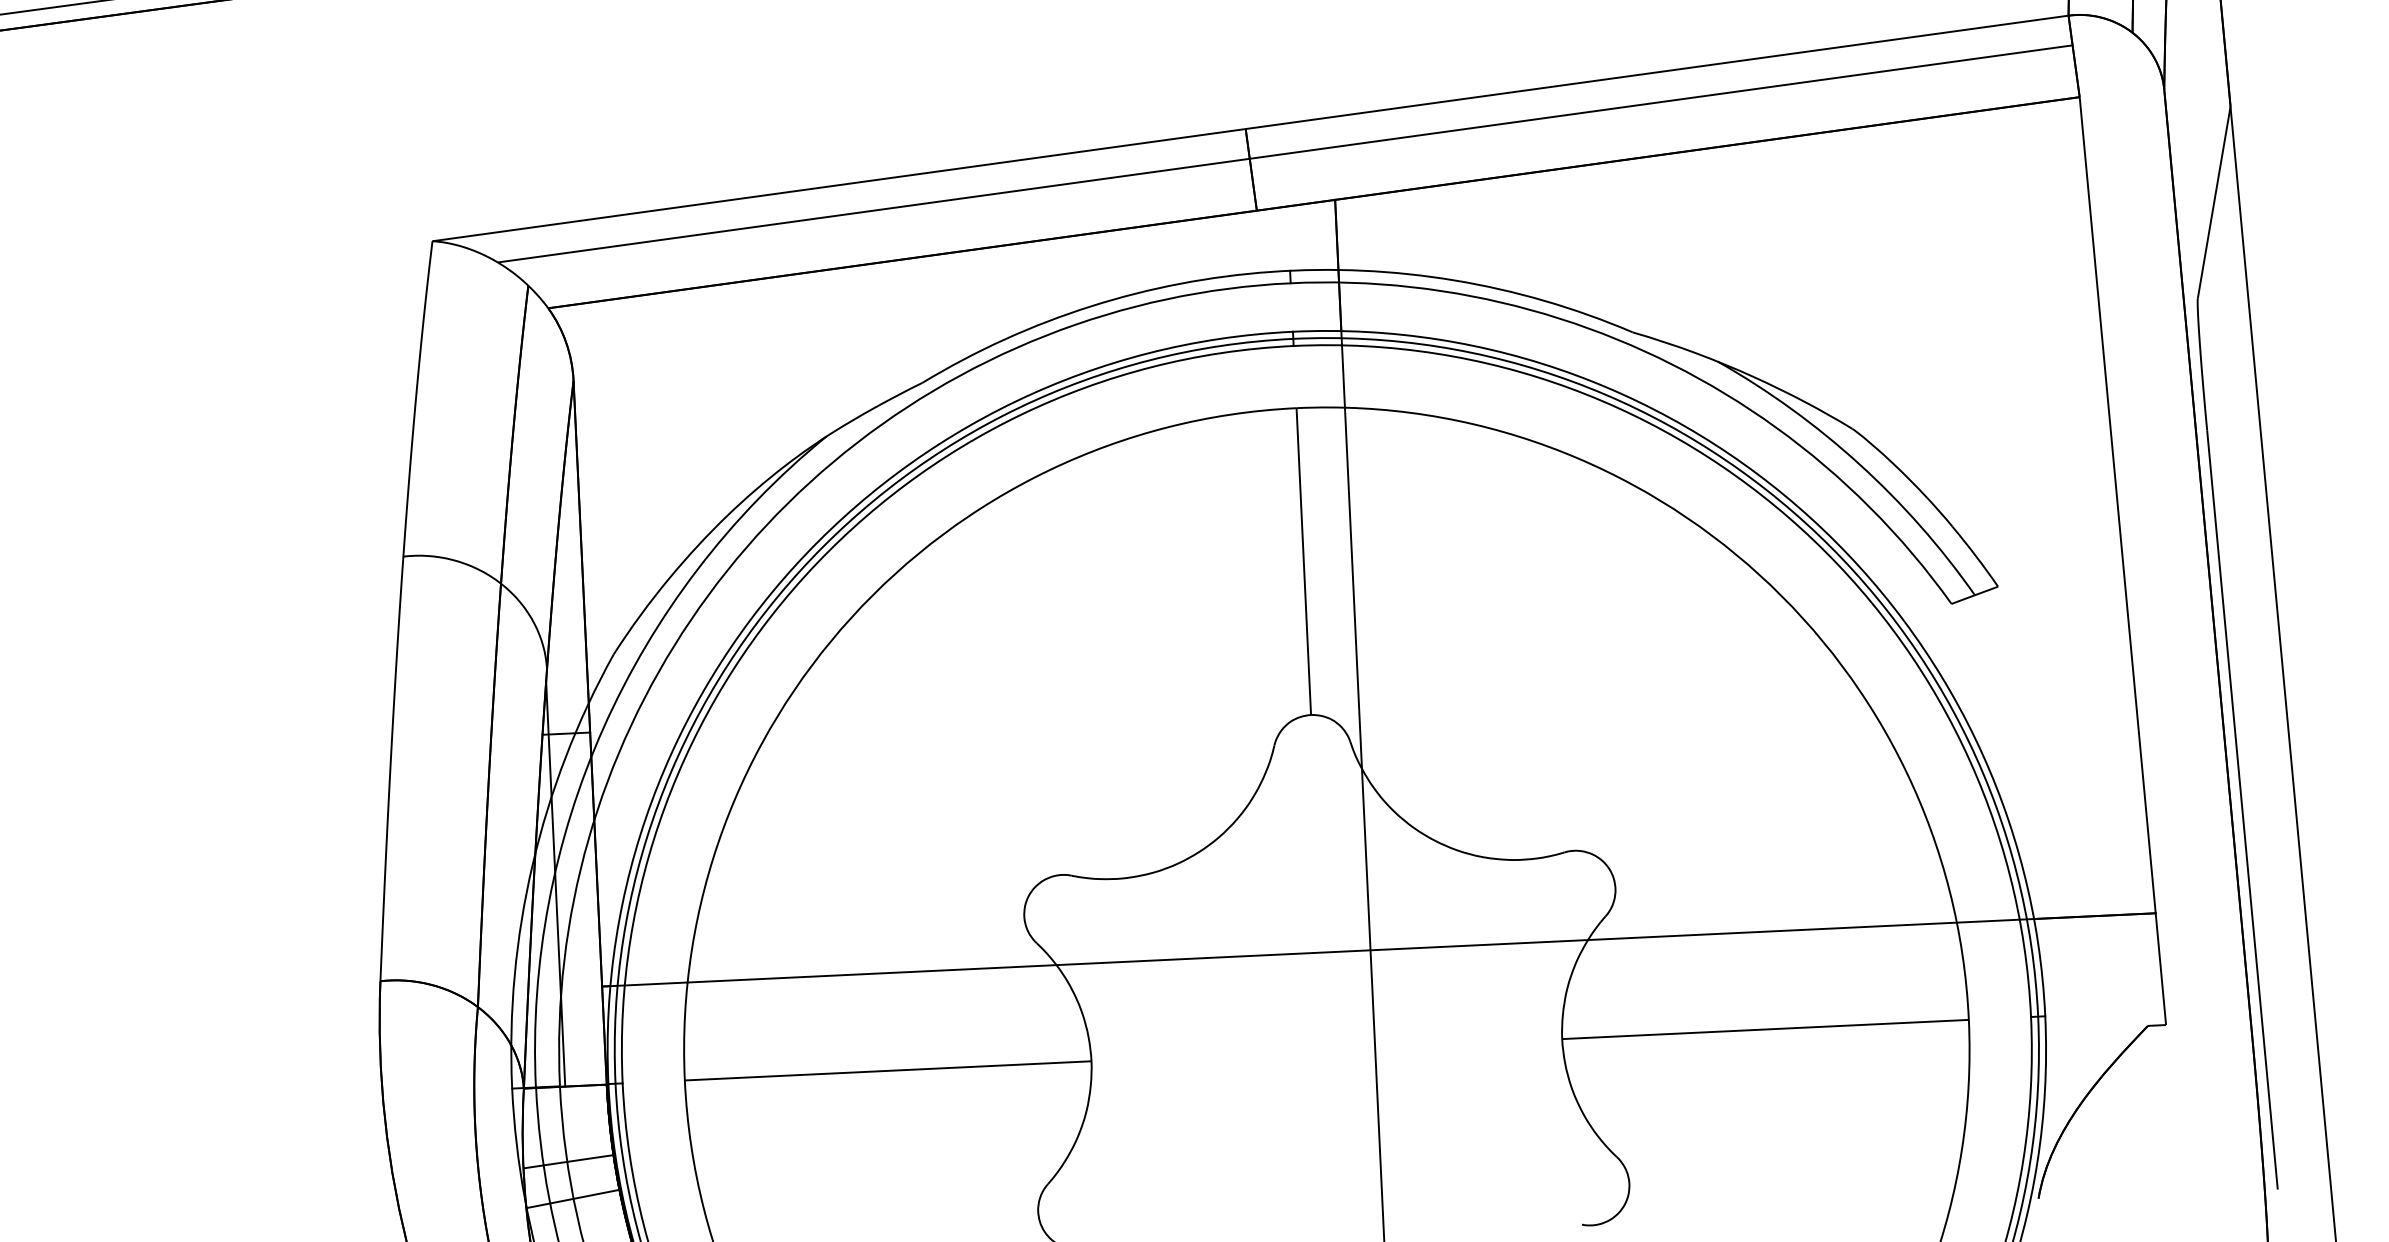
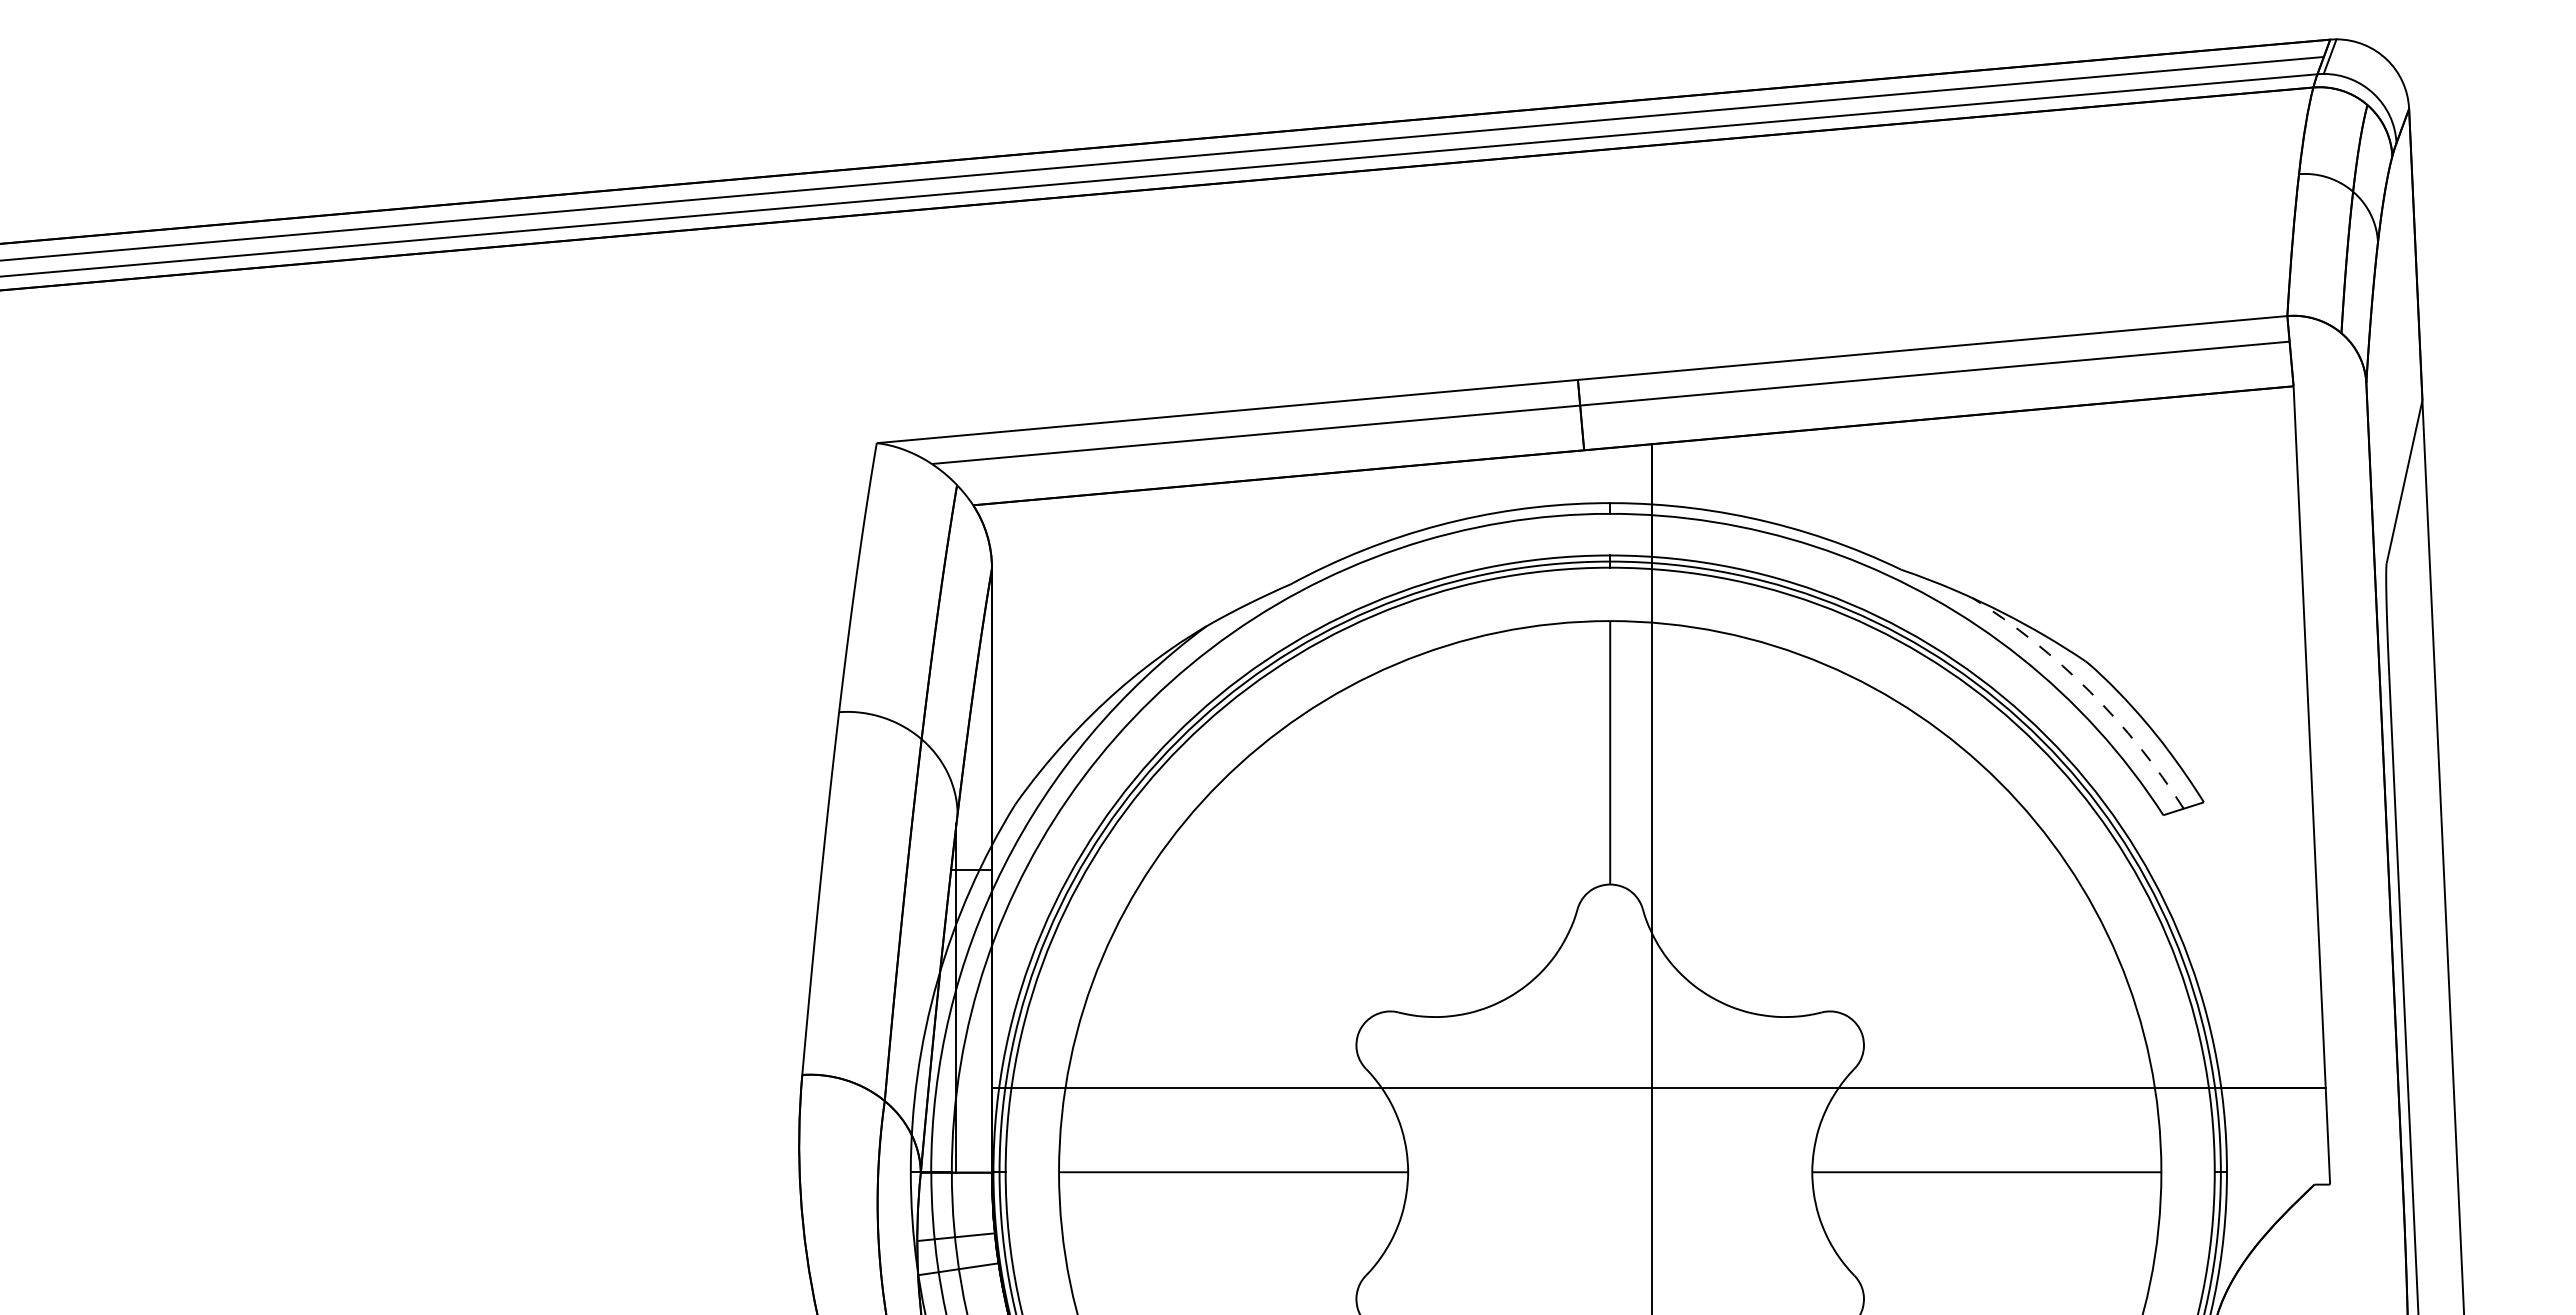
arc: (1858, 463) -> (2089, 691), solid -> dashed

